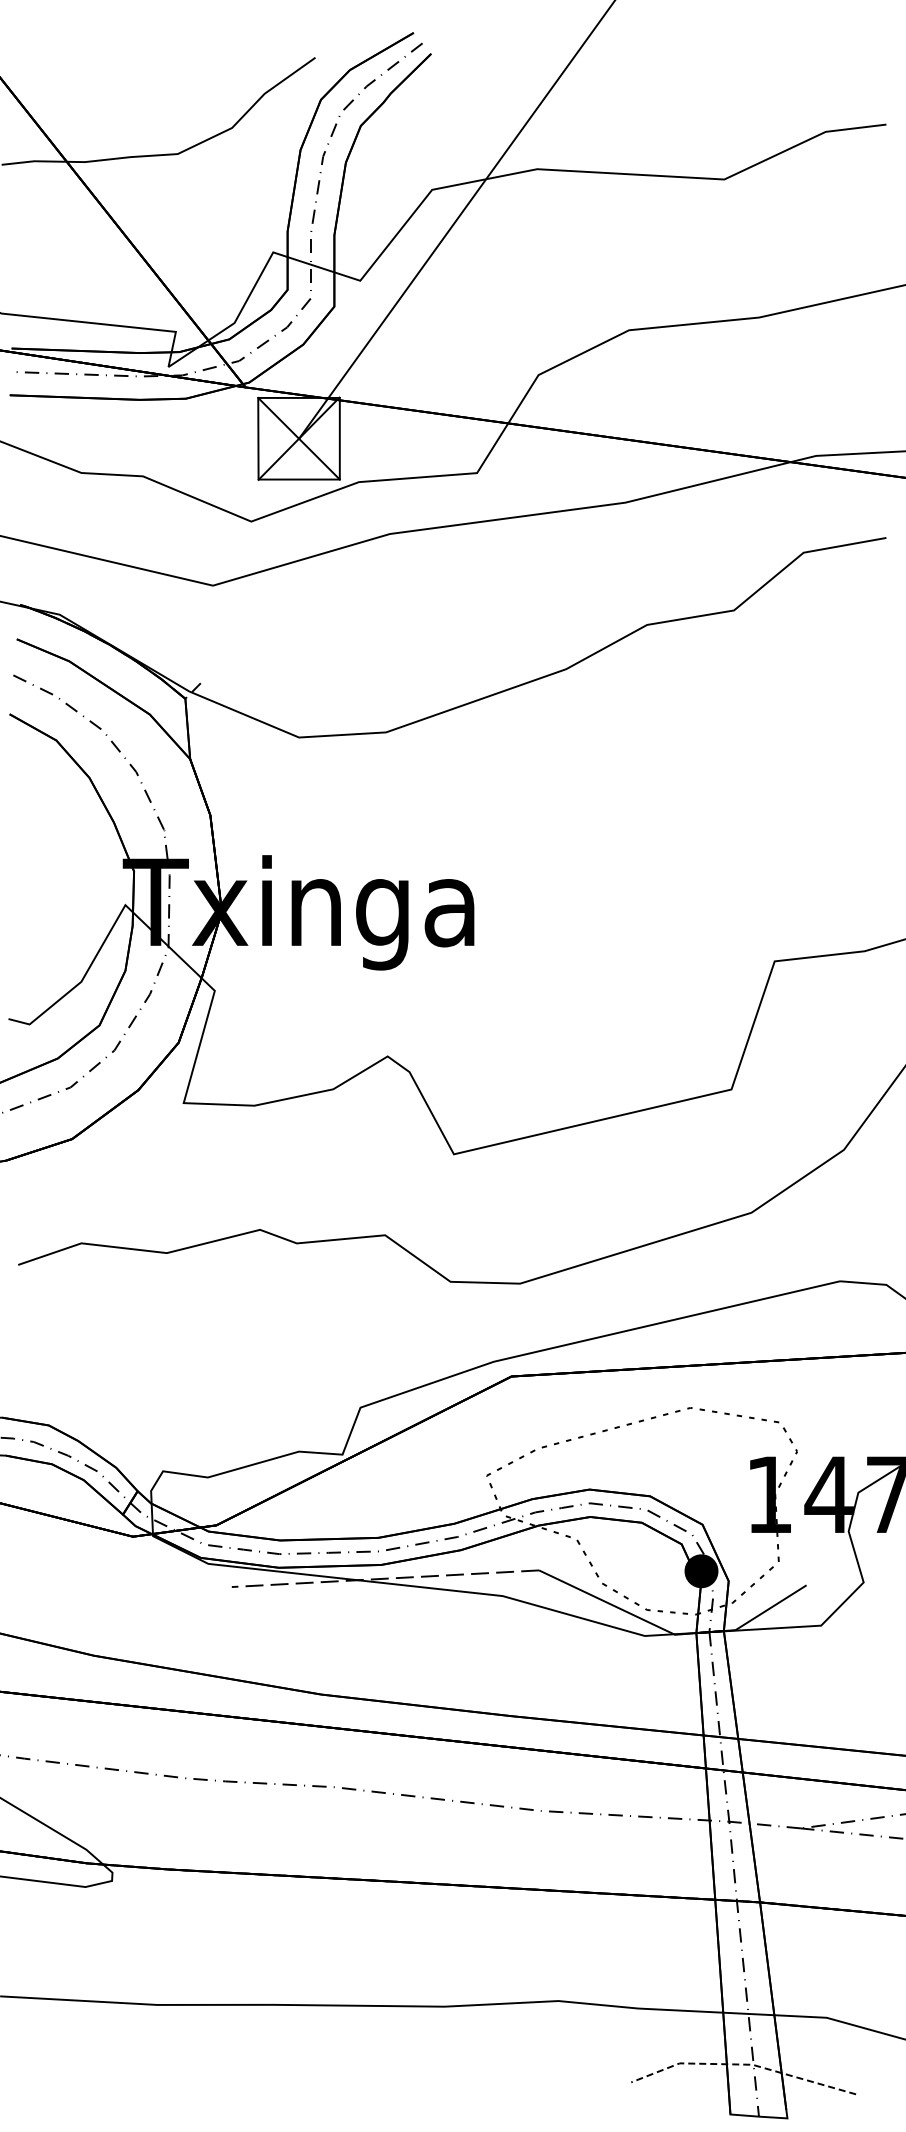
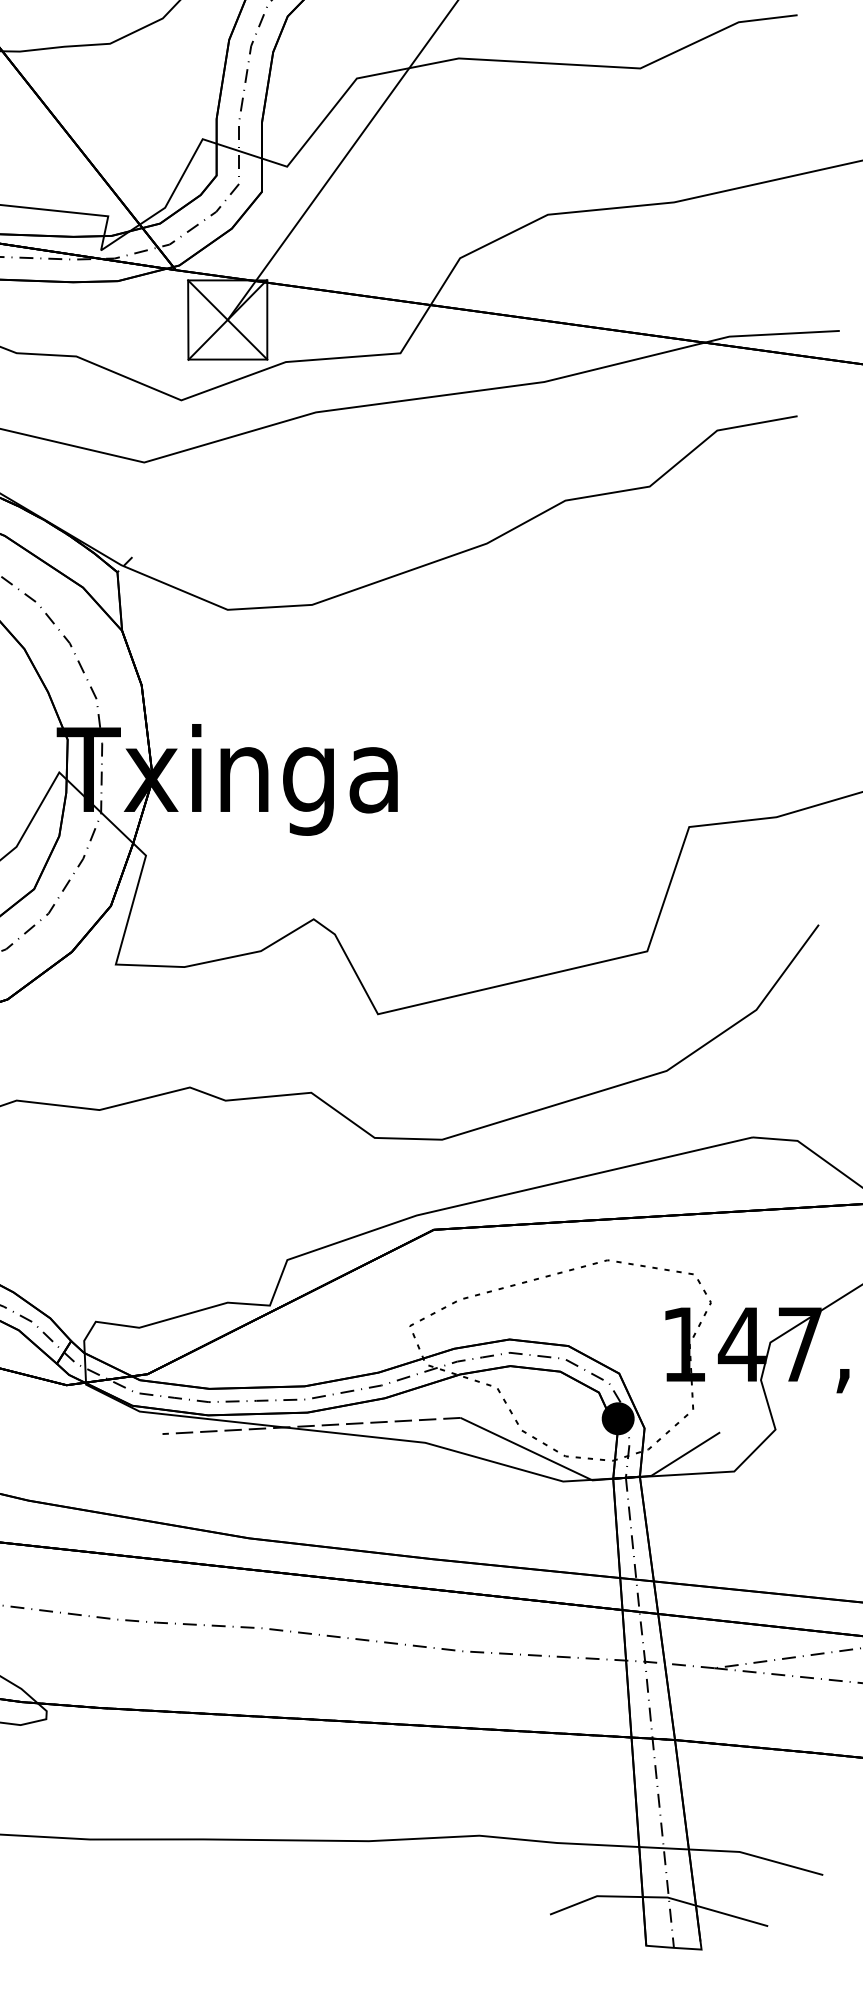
line: (743, 2064) -> (658, 1897), dashed -> solid

